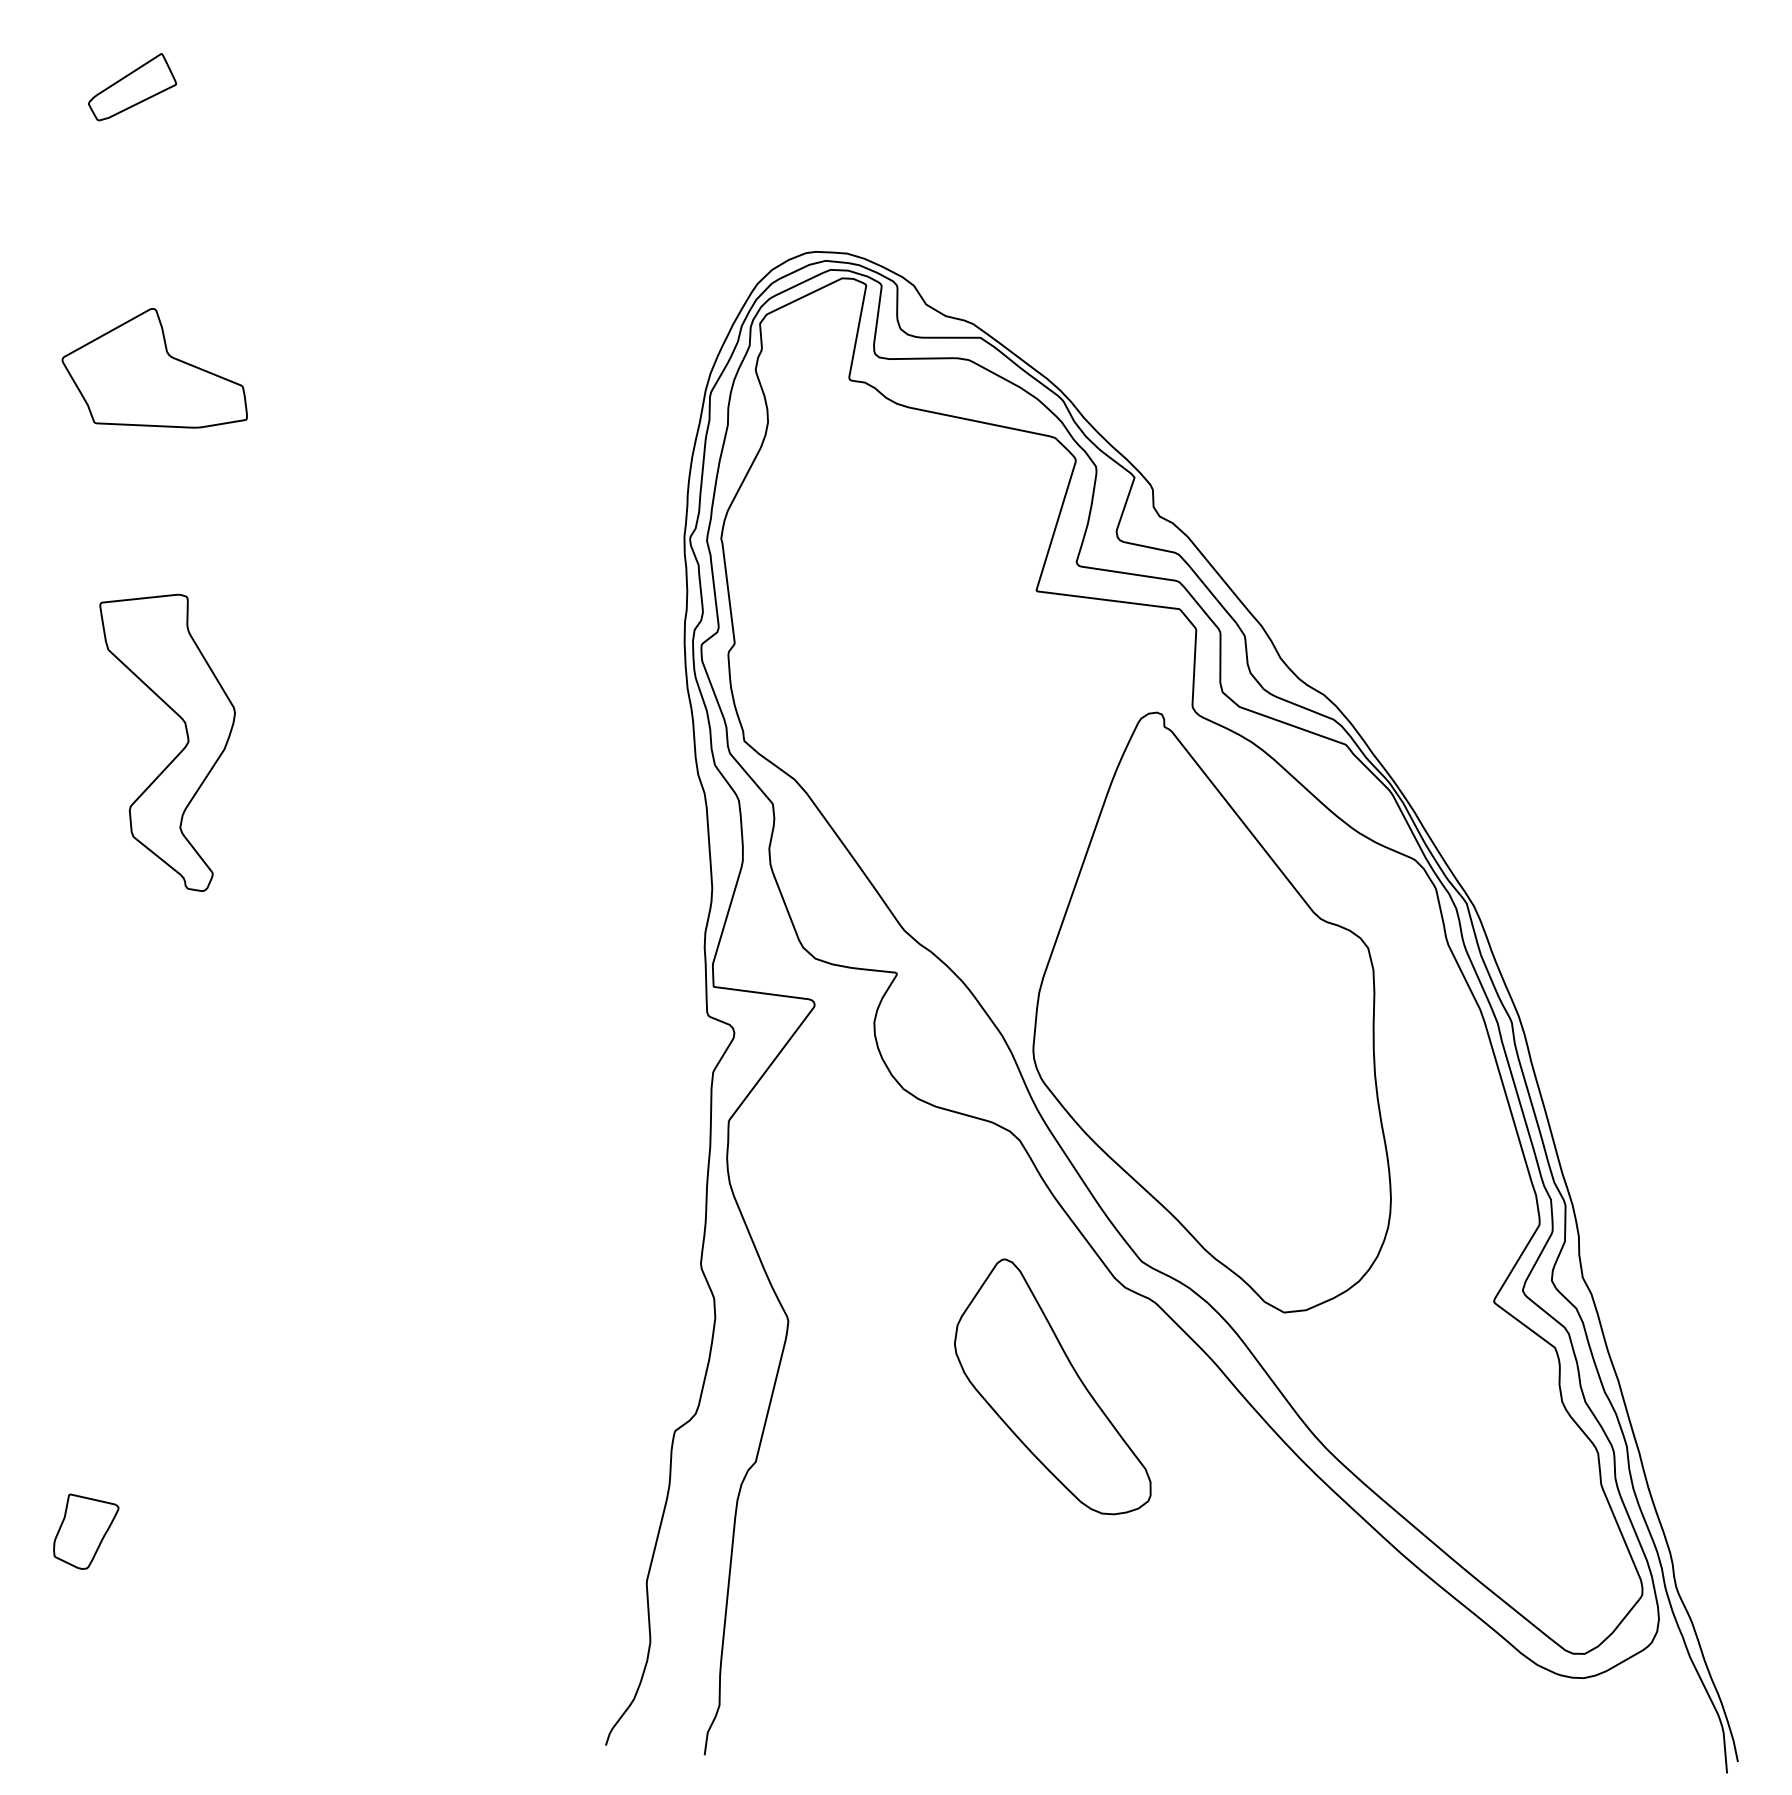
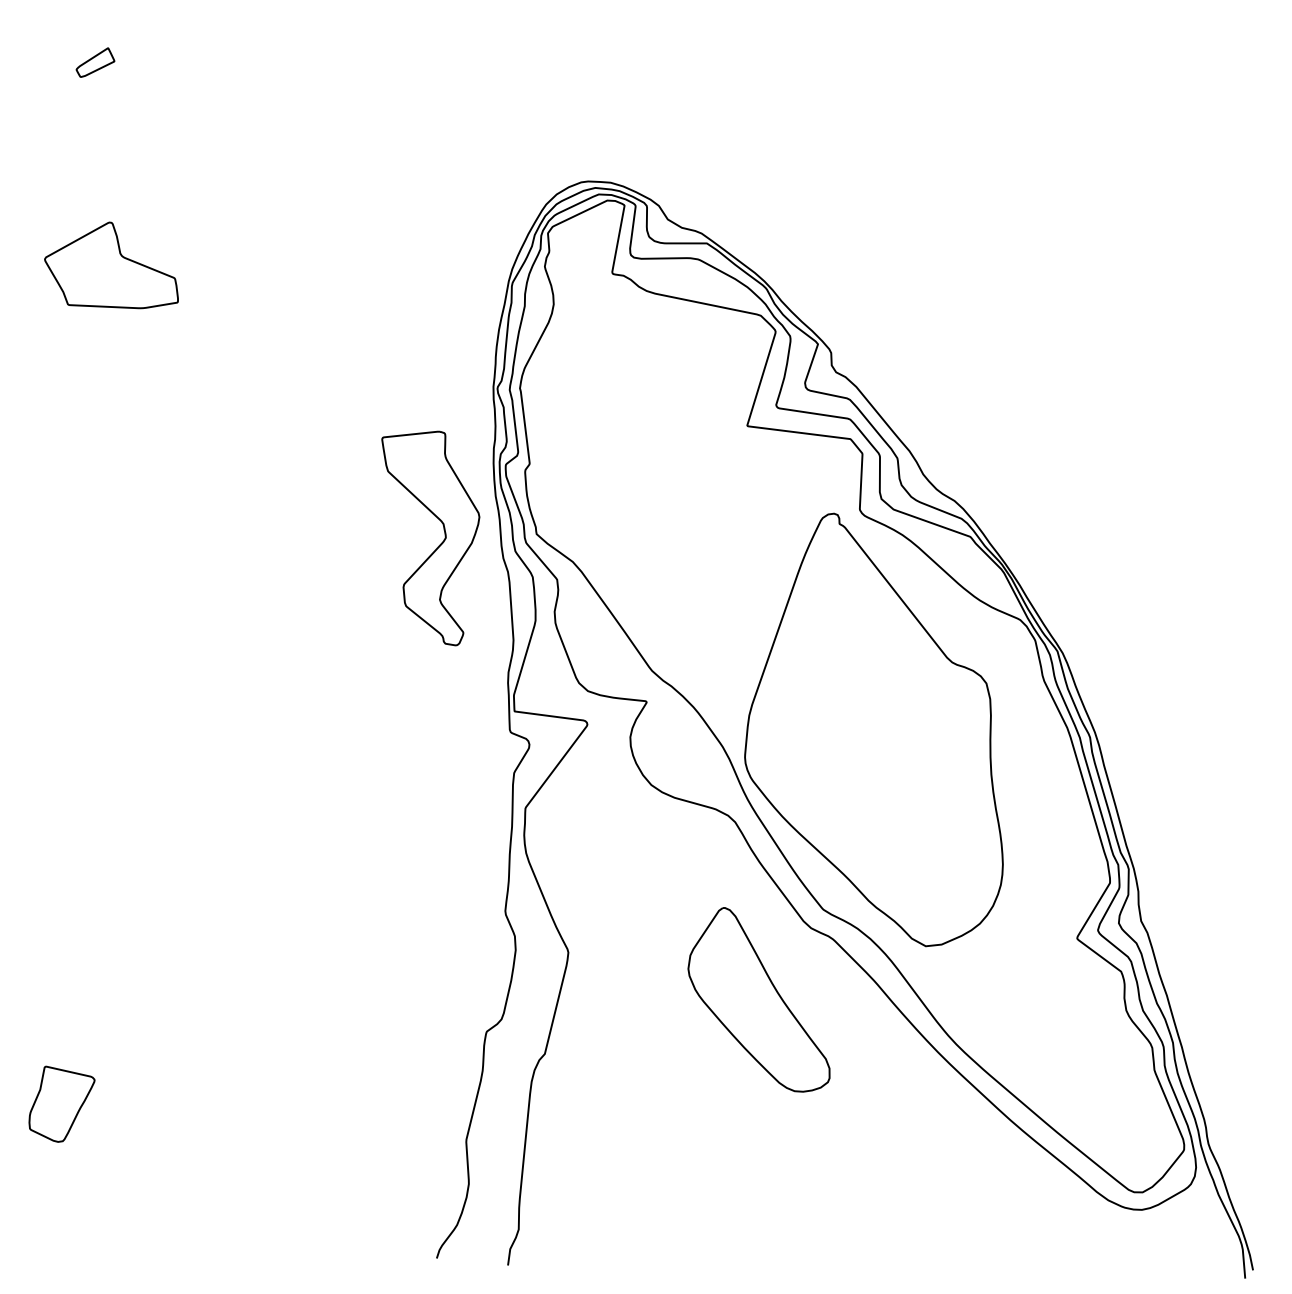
part: (132, 86) -> (95, 62), size x0.6
part: (178, 752) -> (438, 545), moved
part: (86, 1532) -> (62, 1104), size x1.4

